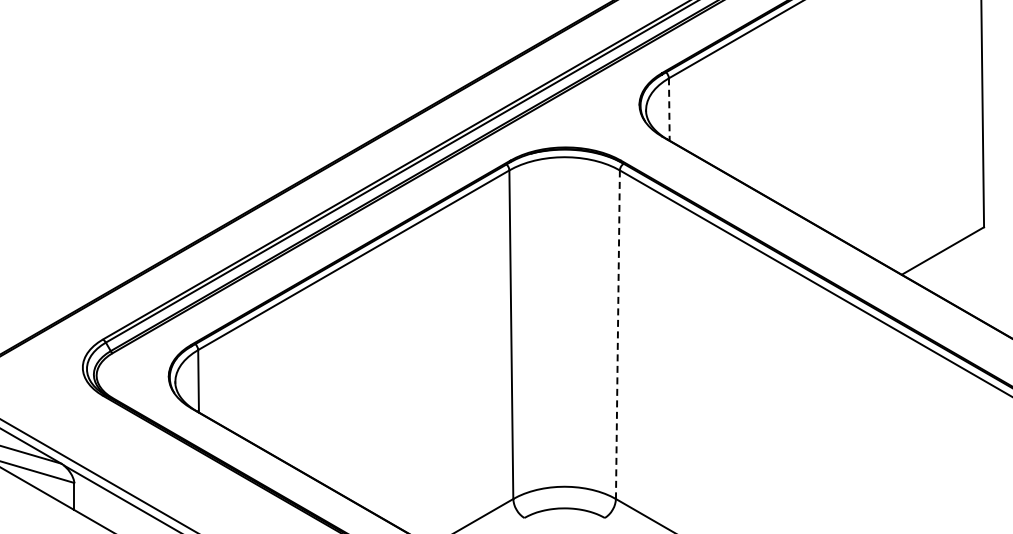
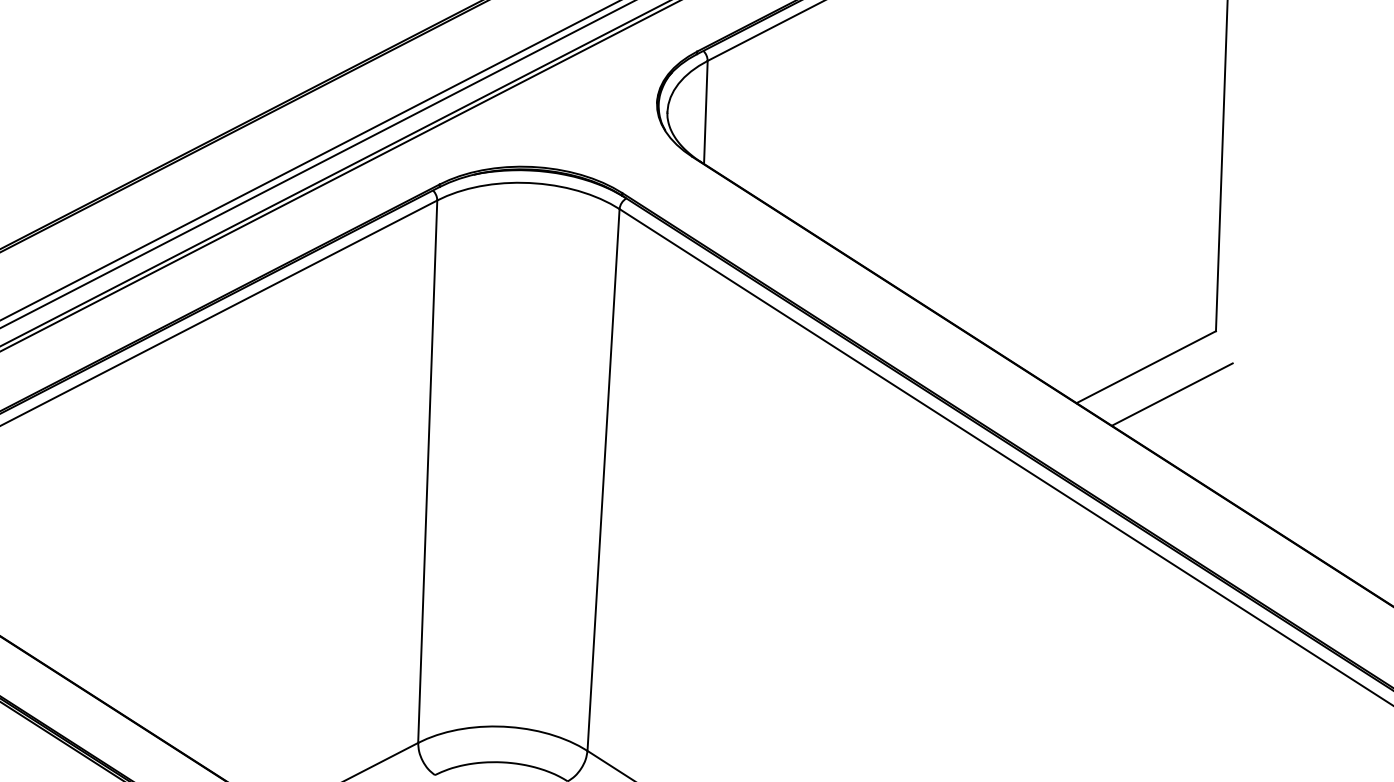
line: (669, 110) -> (706, 114), dashed -> solid
line: (959, 266) -> (1172, 394), added
line: (617, 335) -> (602, 481), dashed -> solid

